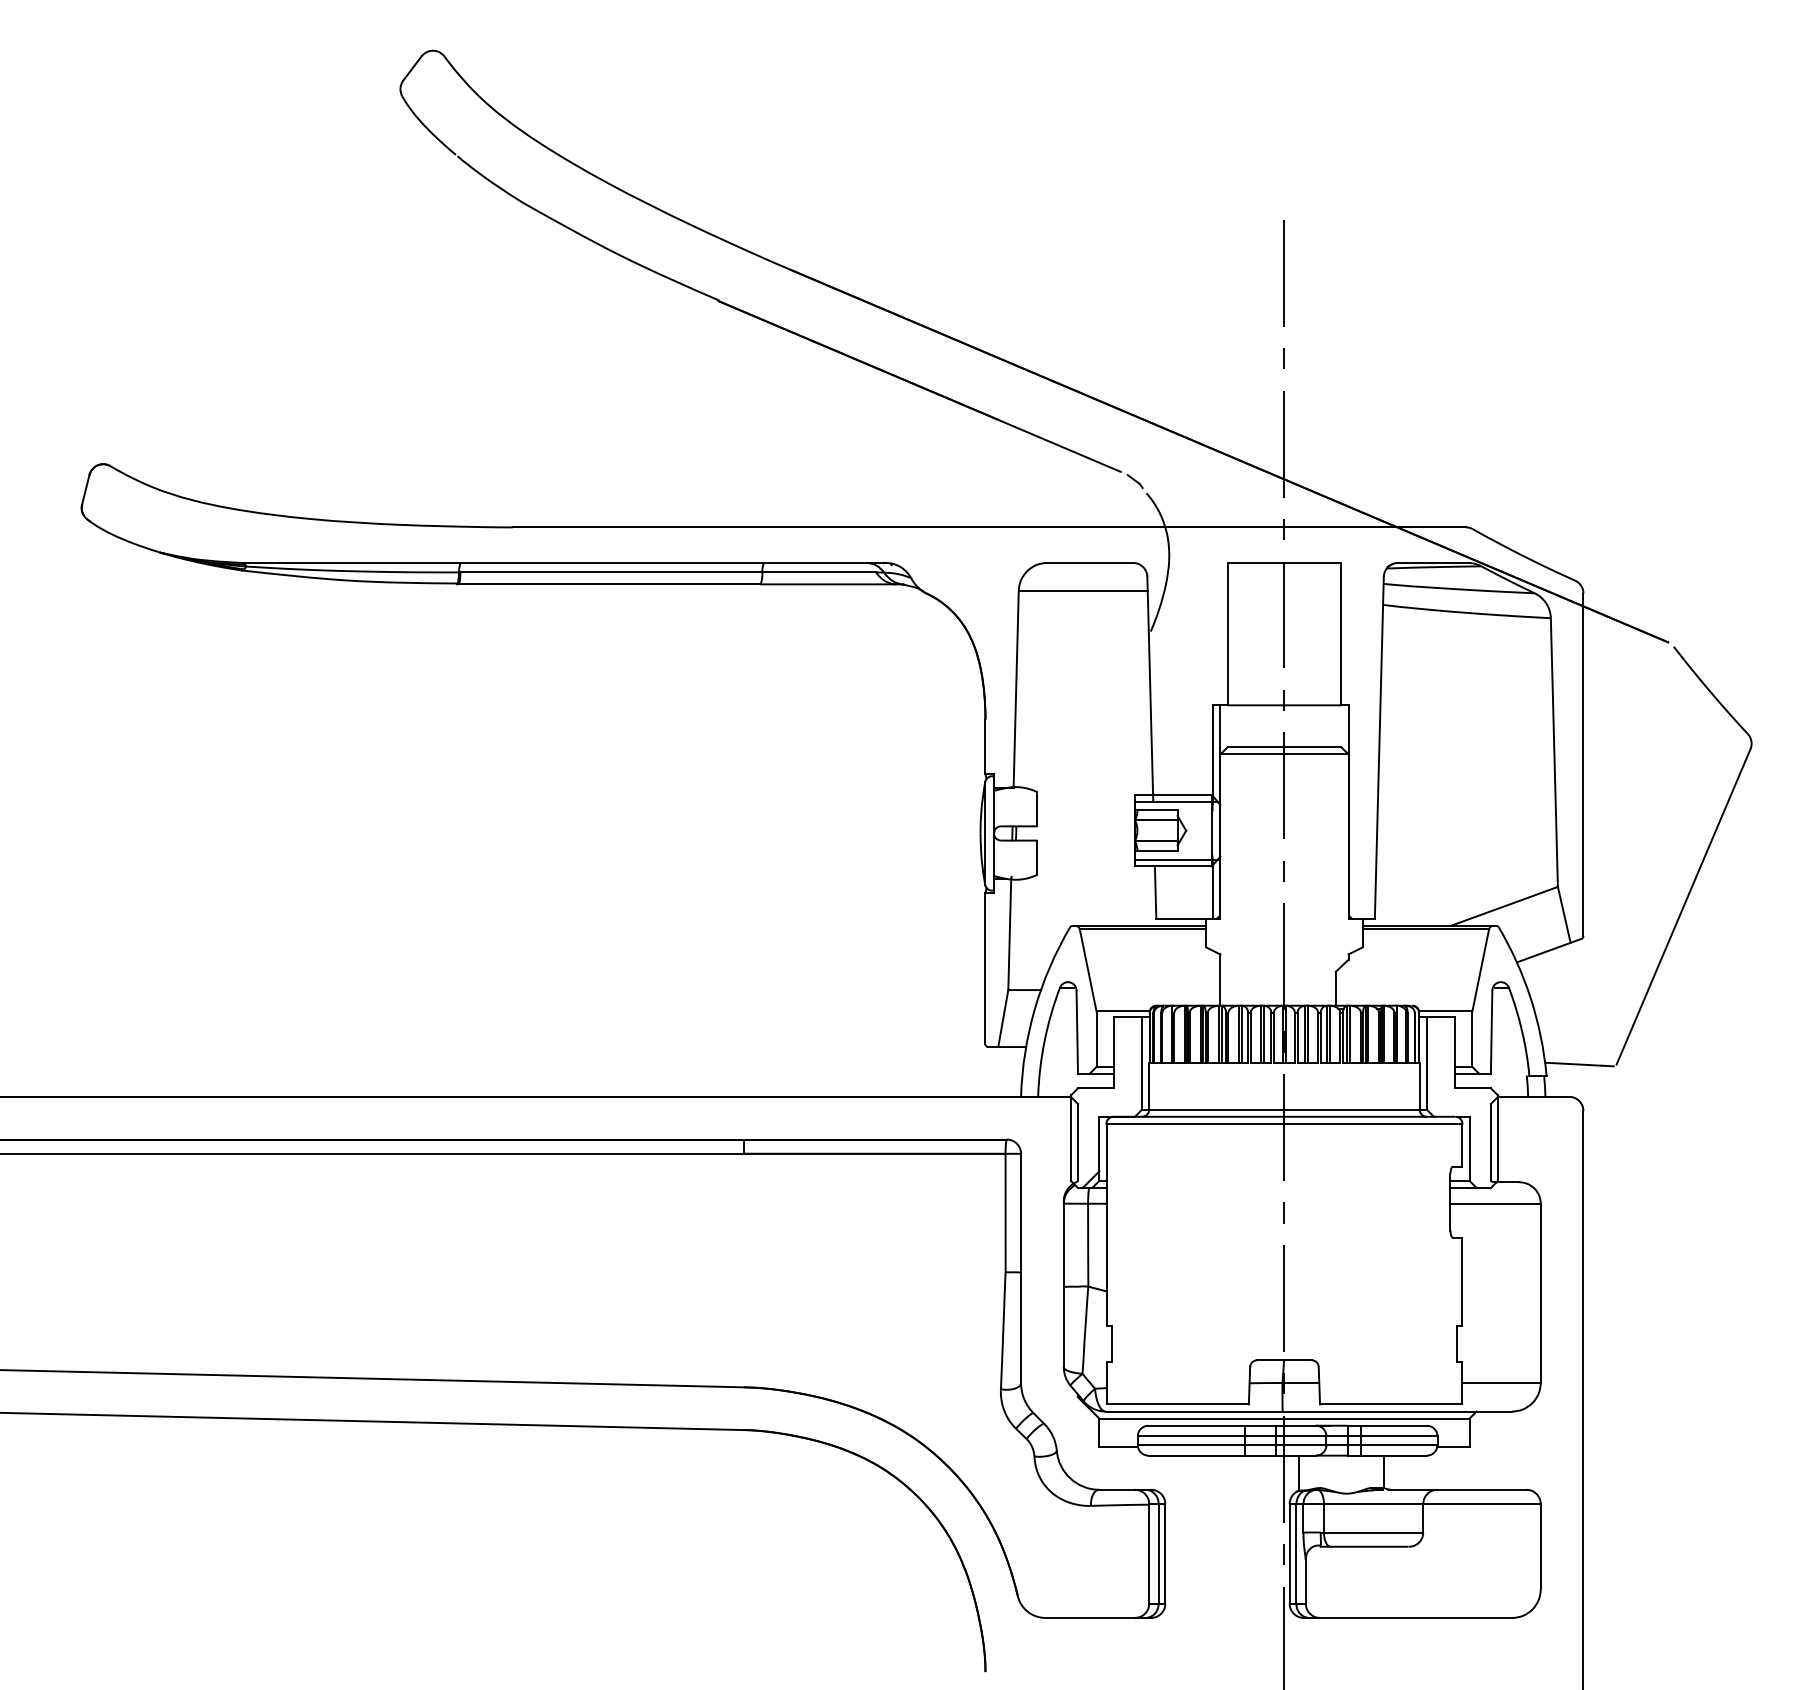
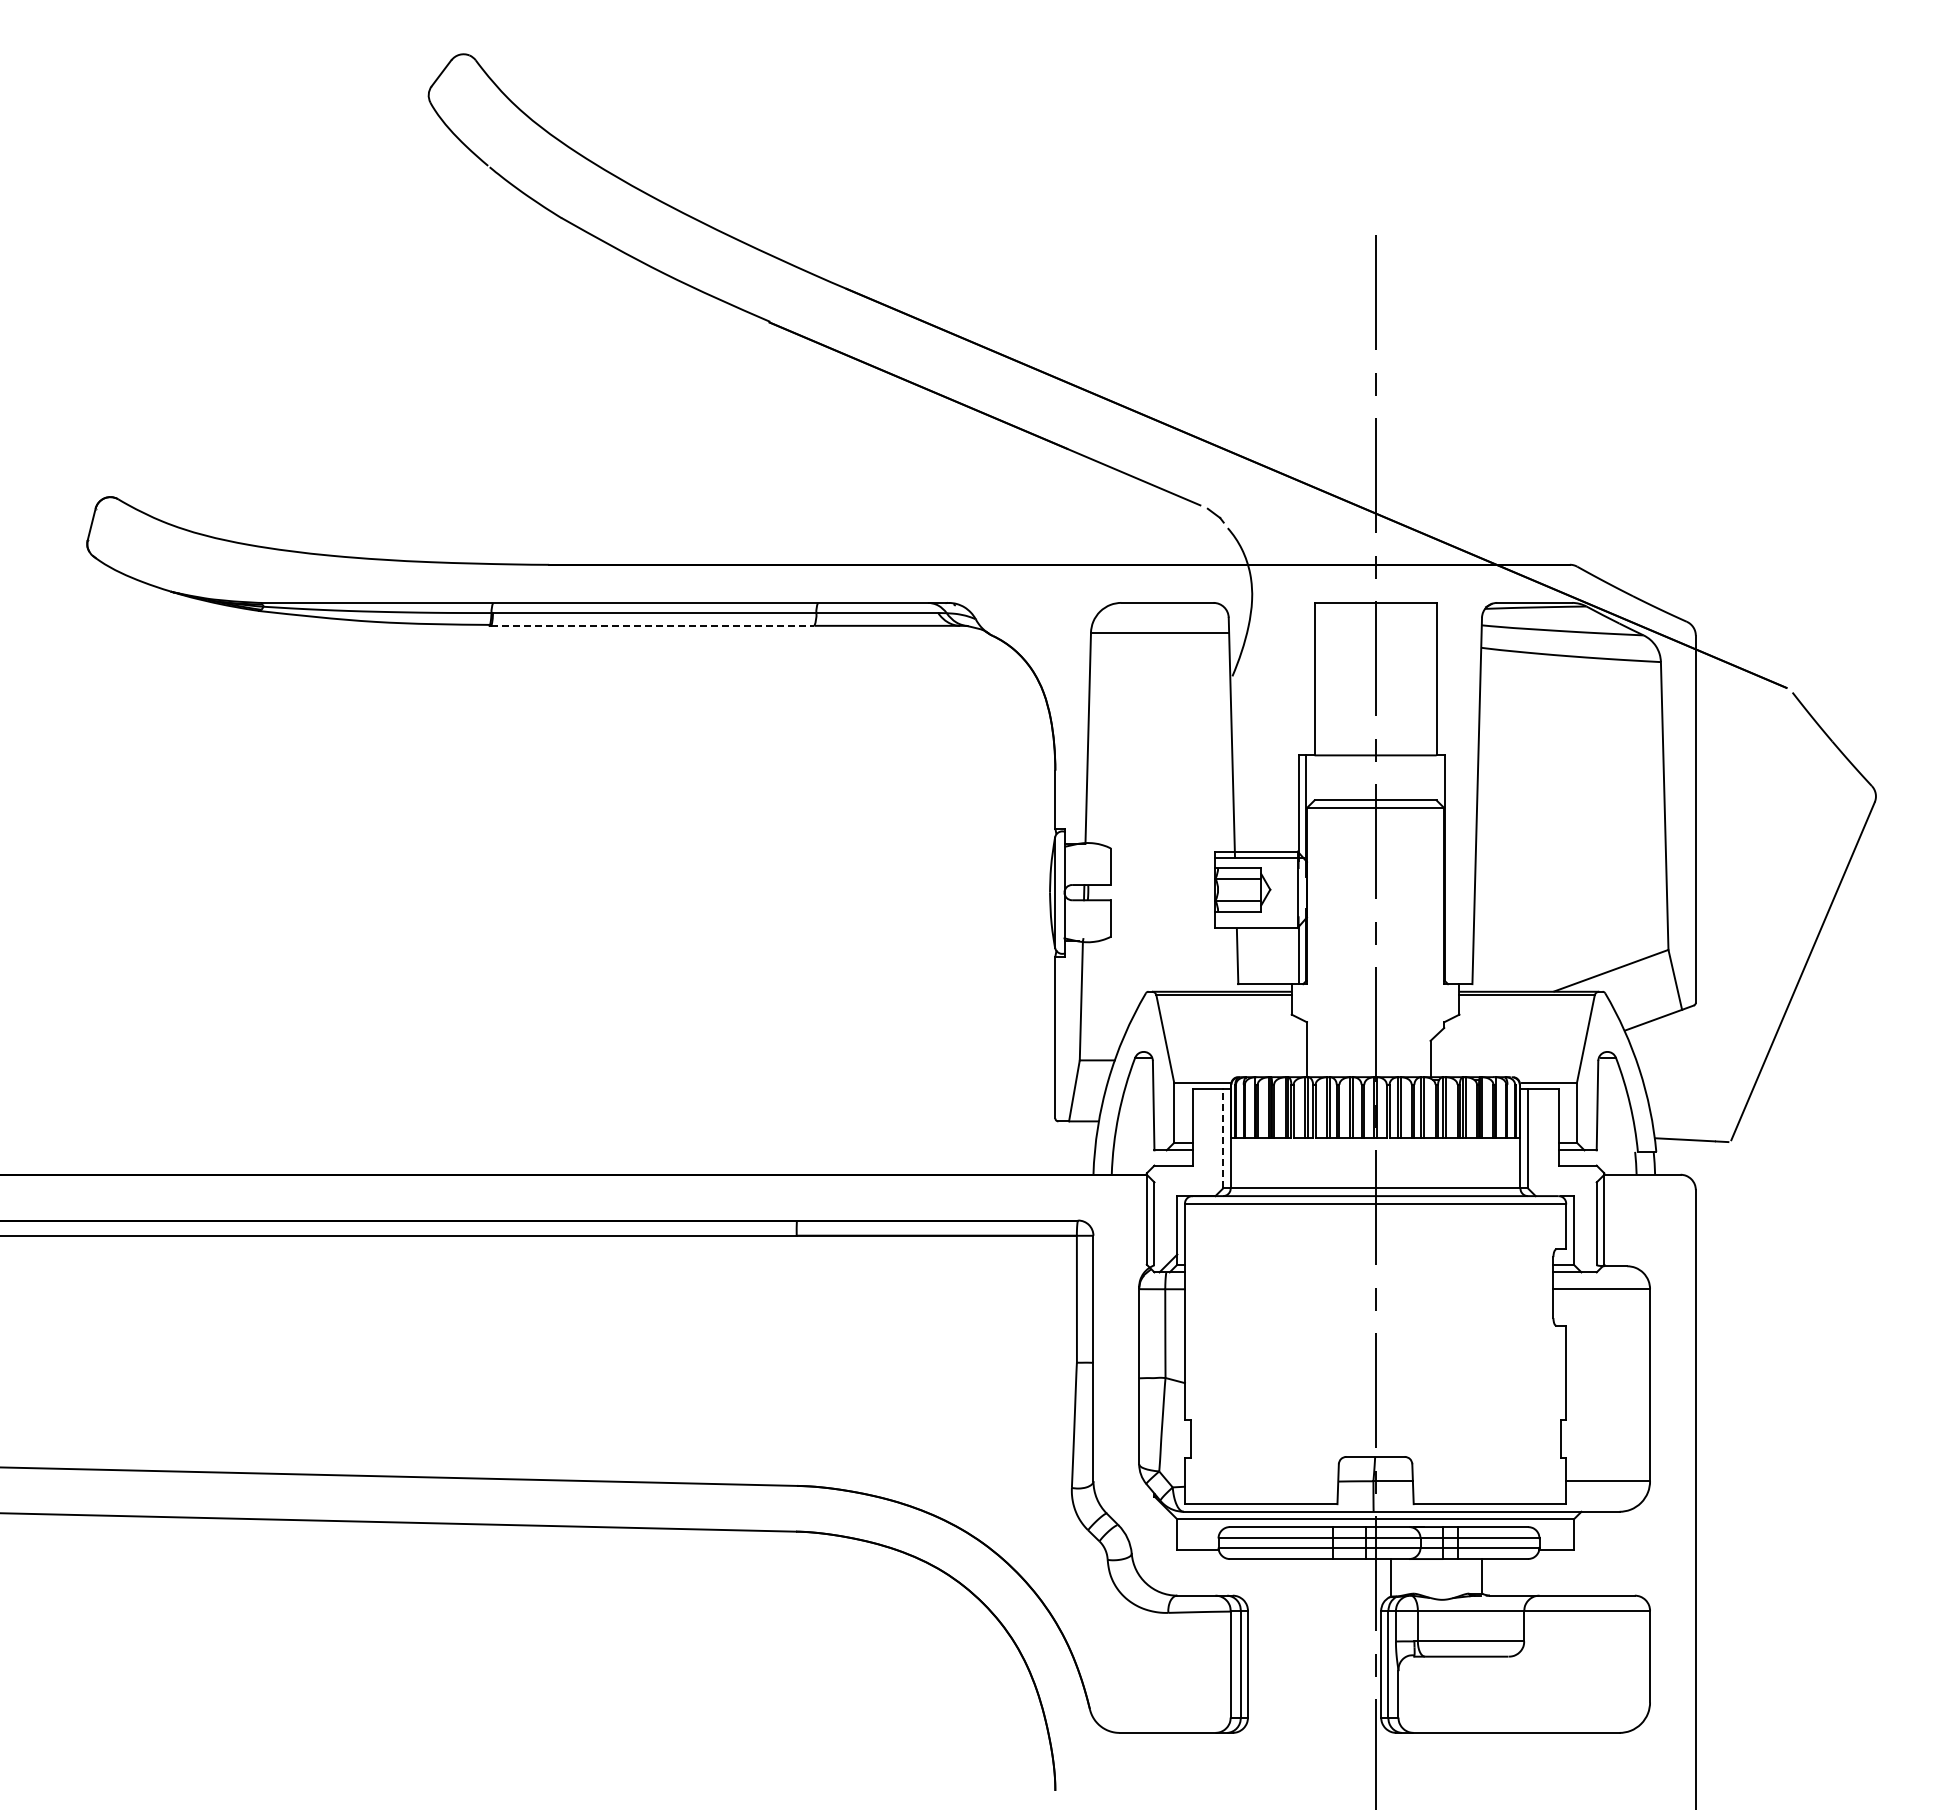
line: (609, 584) -> (652, 625), solid -> dashed
line: (1176, 860) -> (1259, 921), removed
line: (1142, 1062) -> (1223, 1138), solid -> dashed

